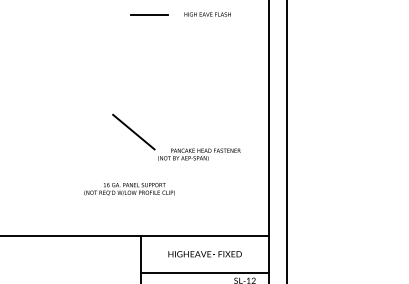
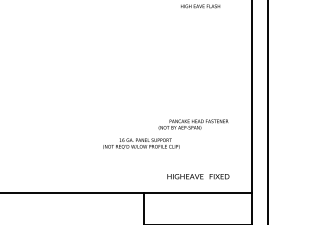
line: (149, 15) -> (151, 7), removed
line: (133, 131) -> (137, 105), removed
text: (129, 189) -> (141, 143), moved
text: (204, 254) -> (197, 176), moved

